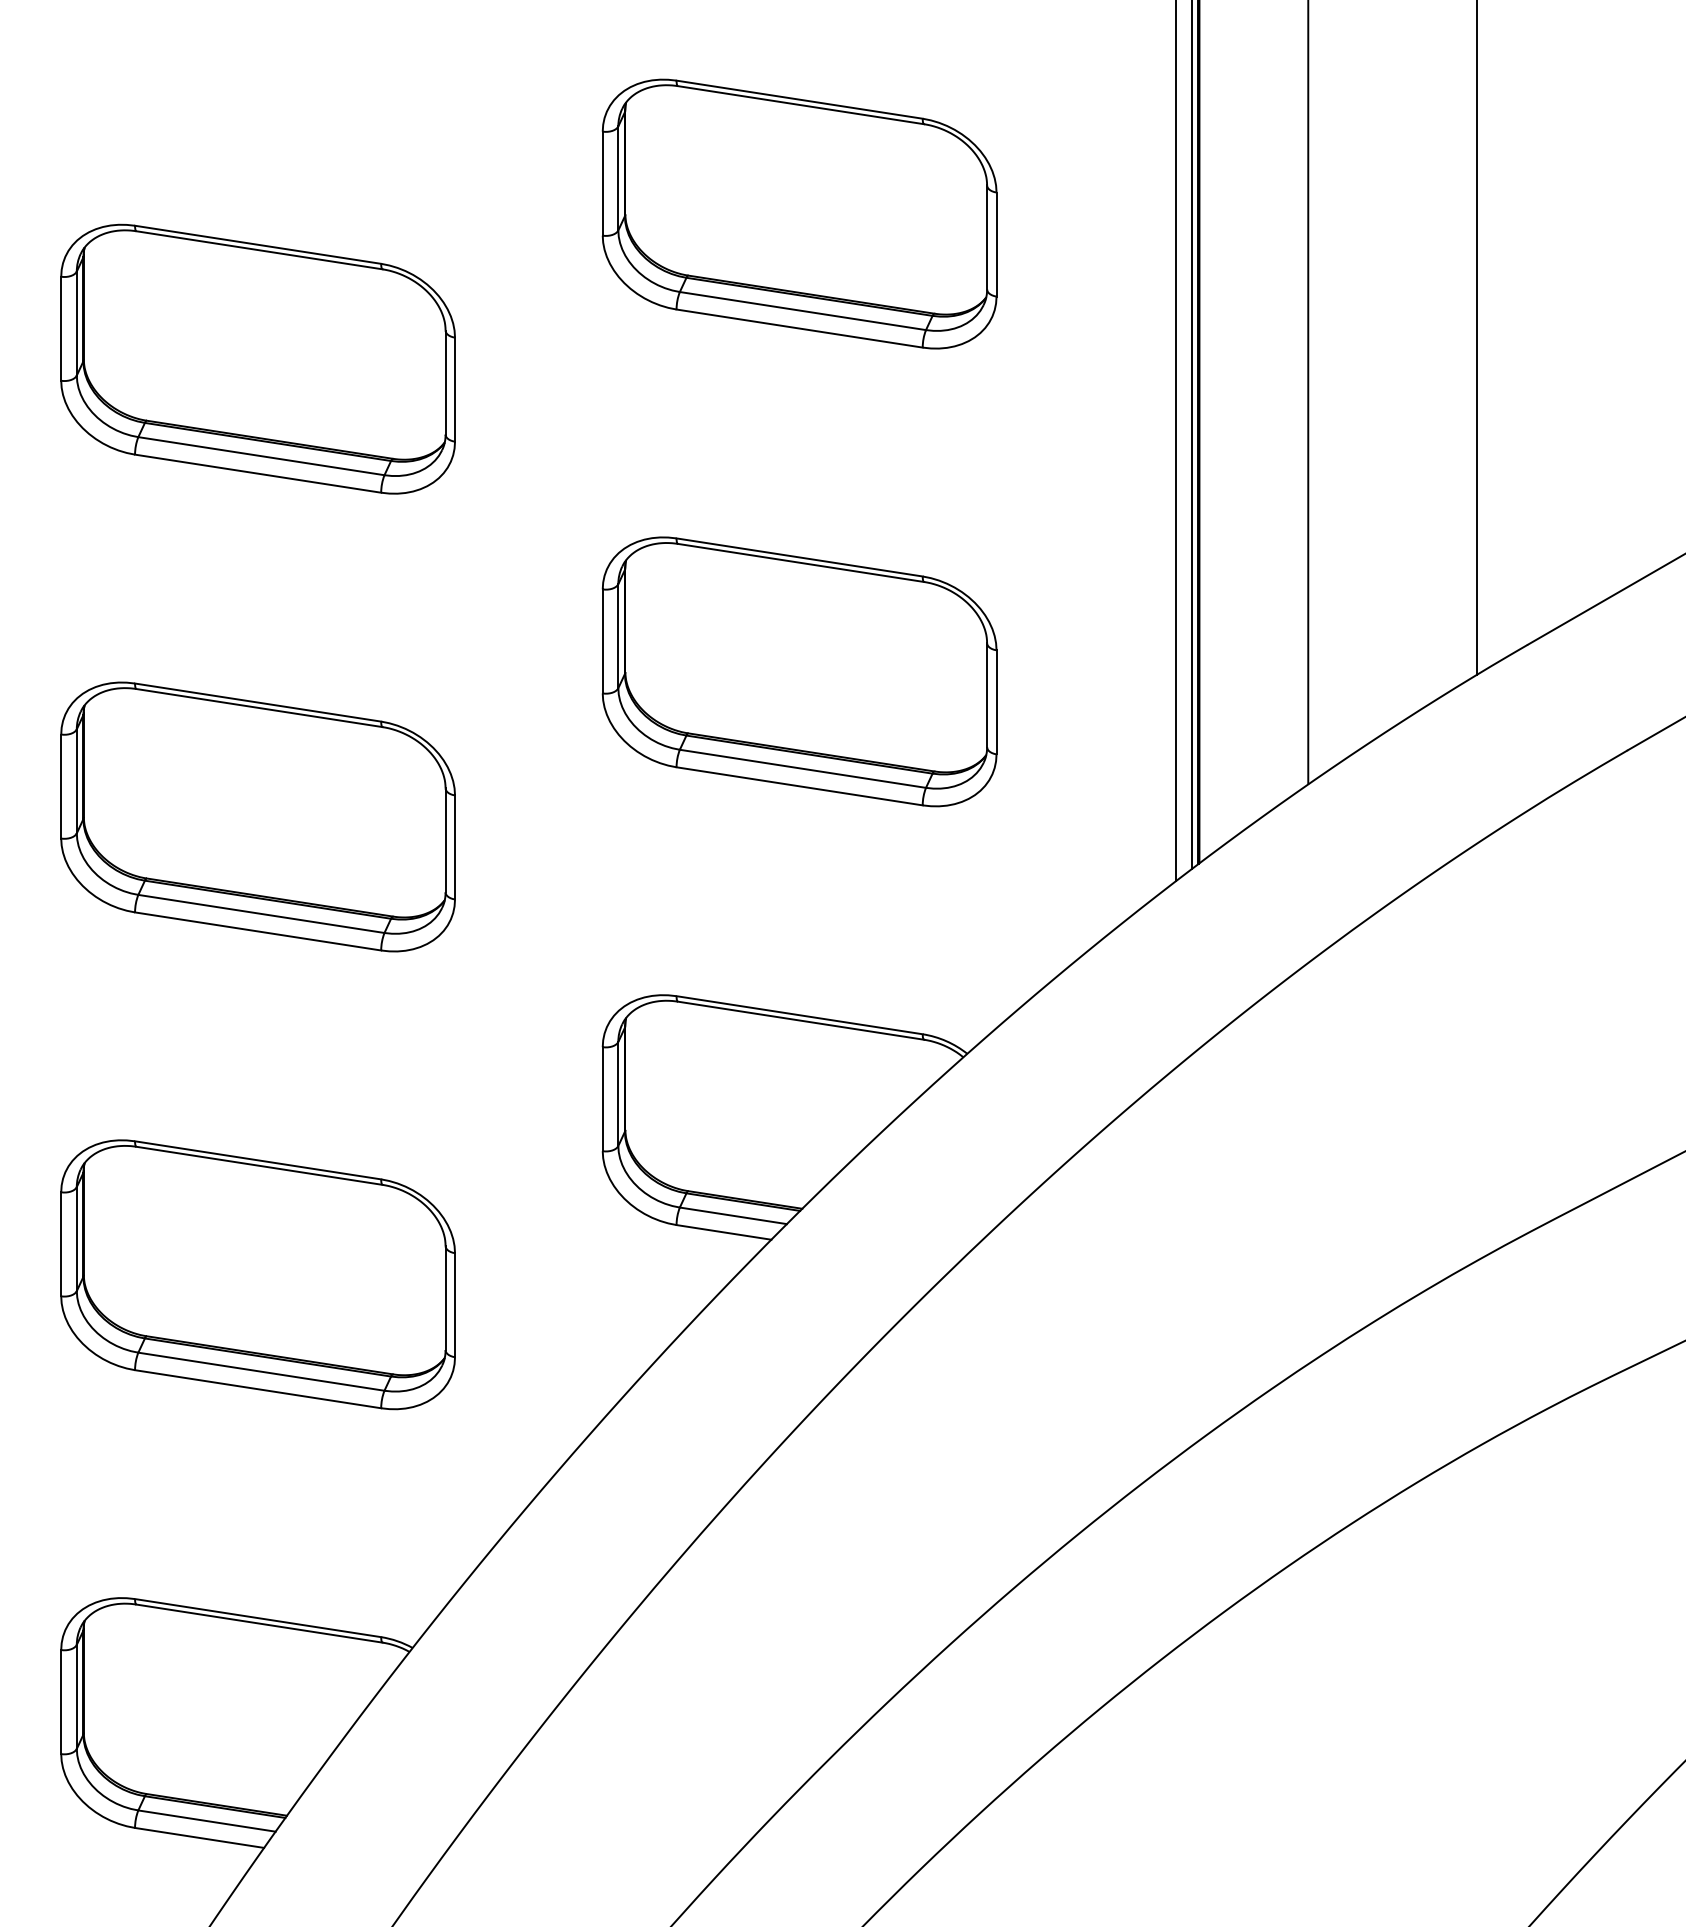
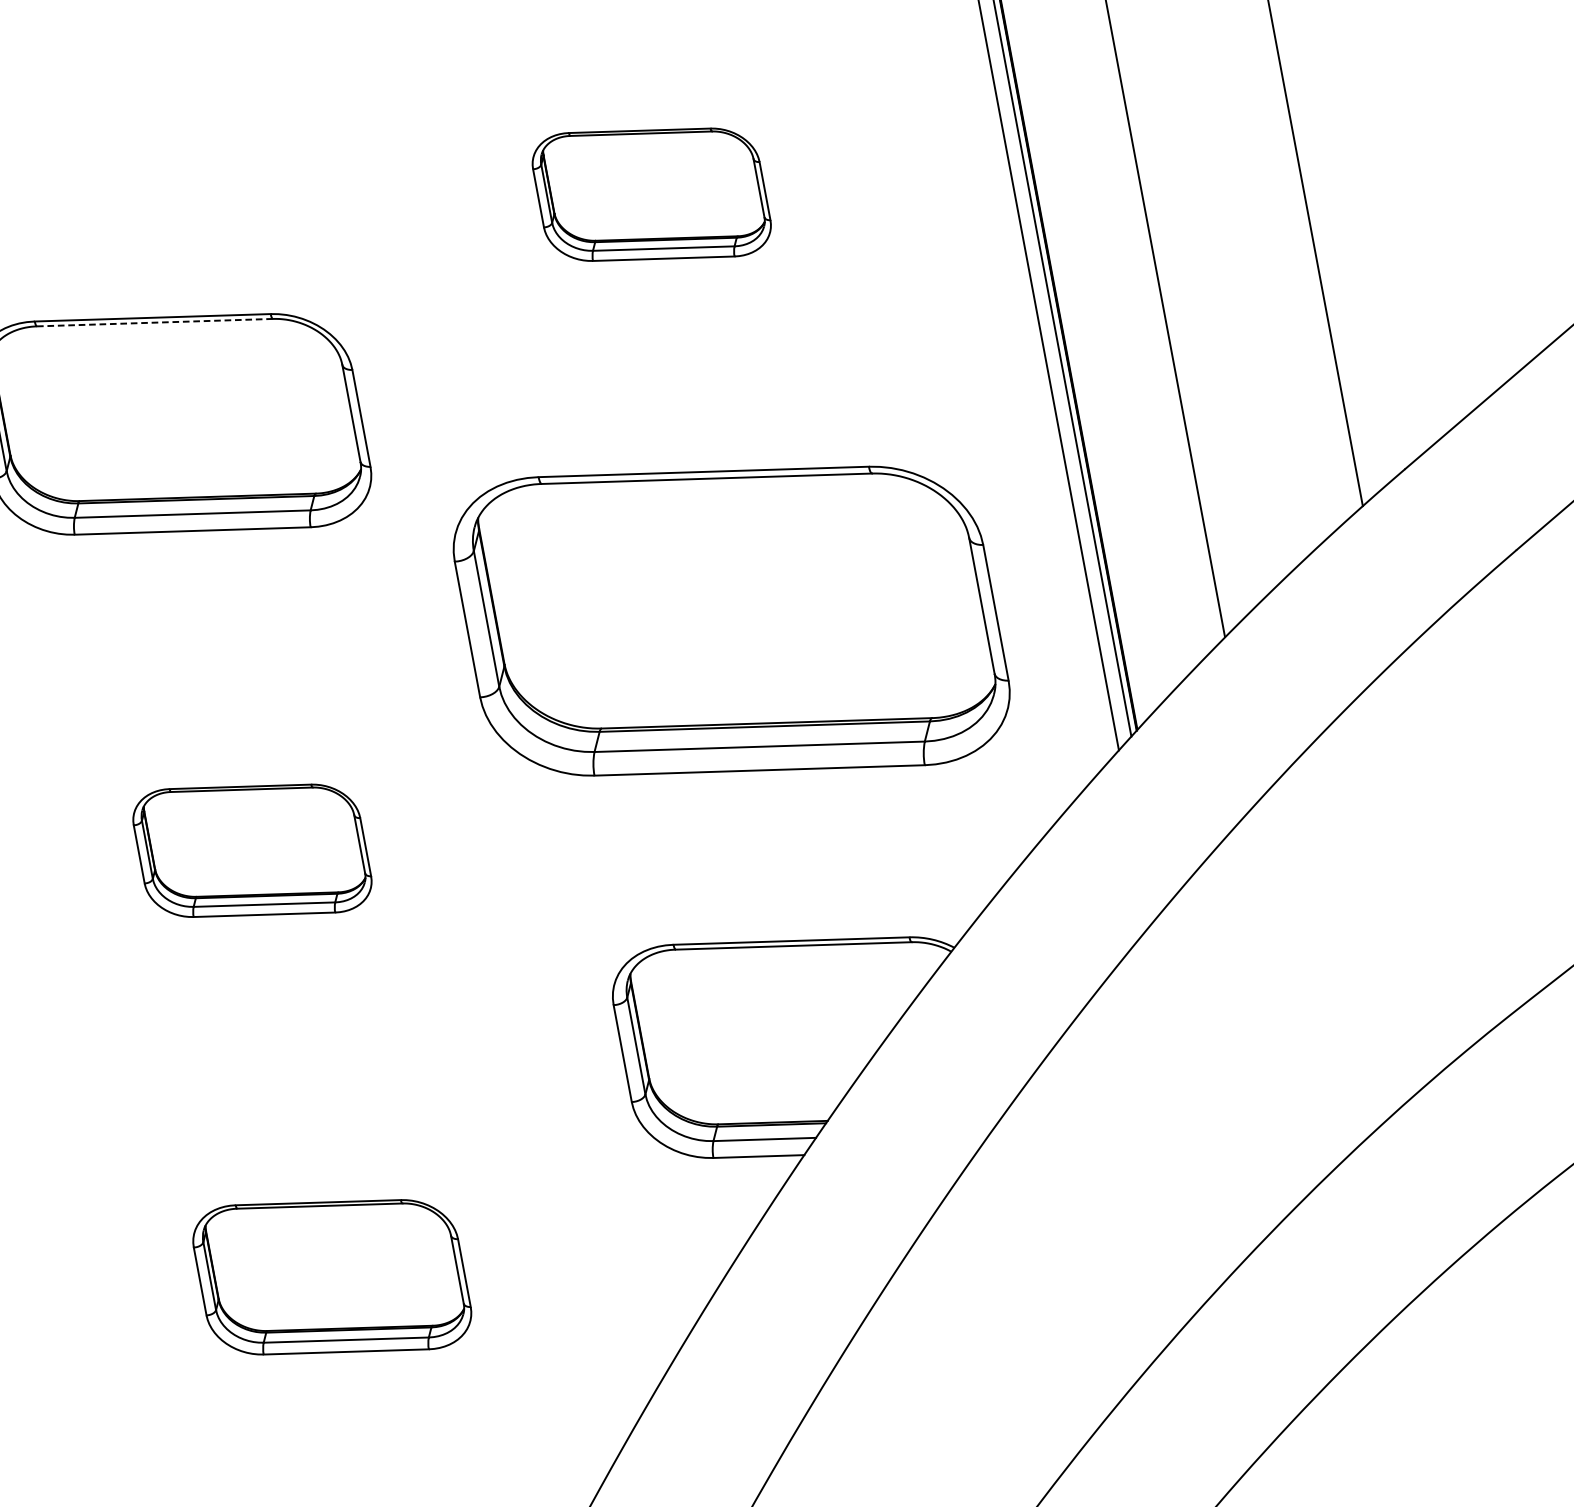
part: (799, 213) -> (651, 194), size x0.6
line: (259, 250) -> (155, 322), solid -> dashed
part: (799, 671) -> (731, 620), size x1.4
part: (257, 816) -> (251, 850), size x0.6
part: (257, 1274) -> (331, 1277), size x0.7

